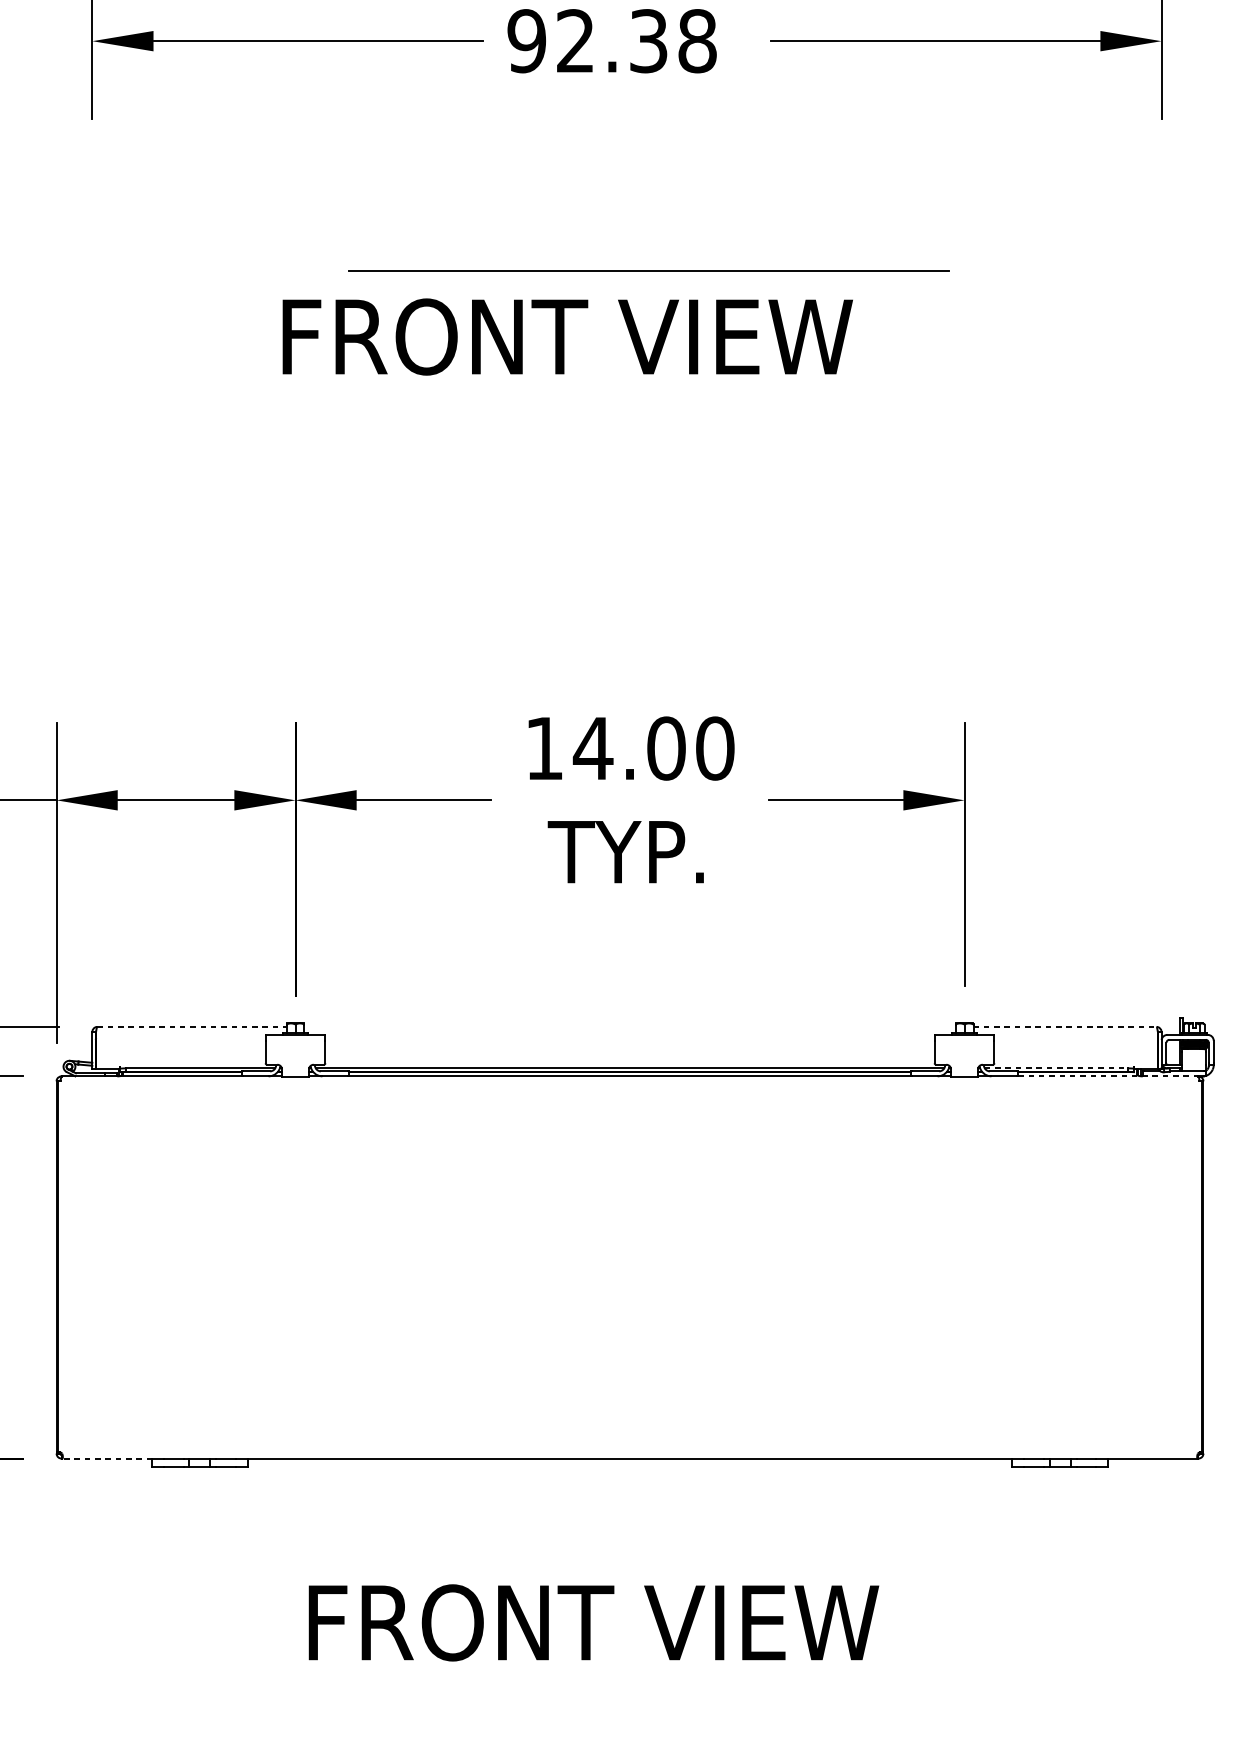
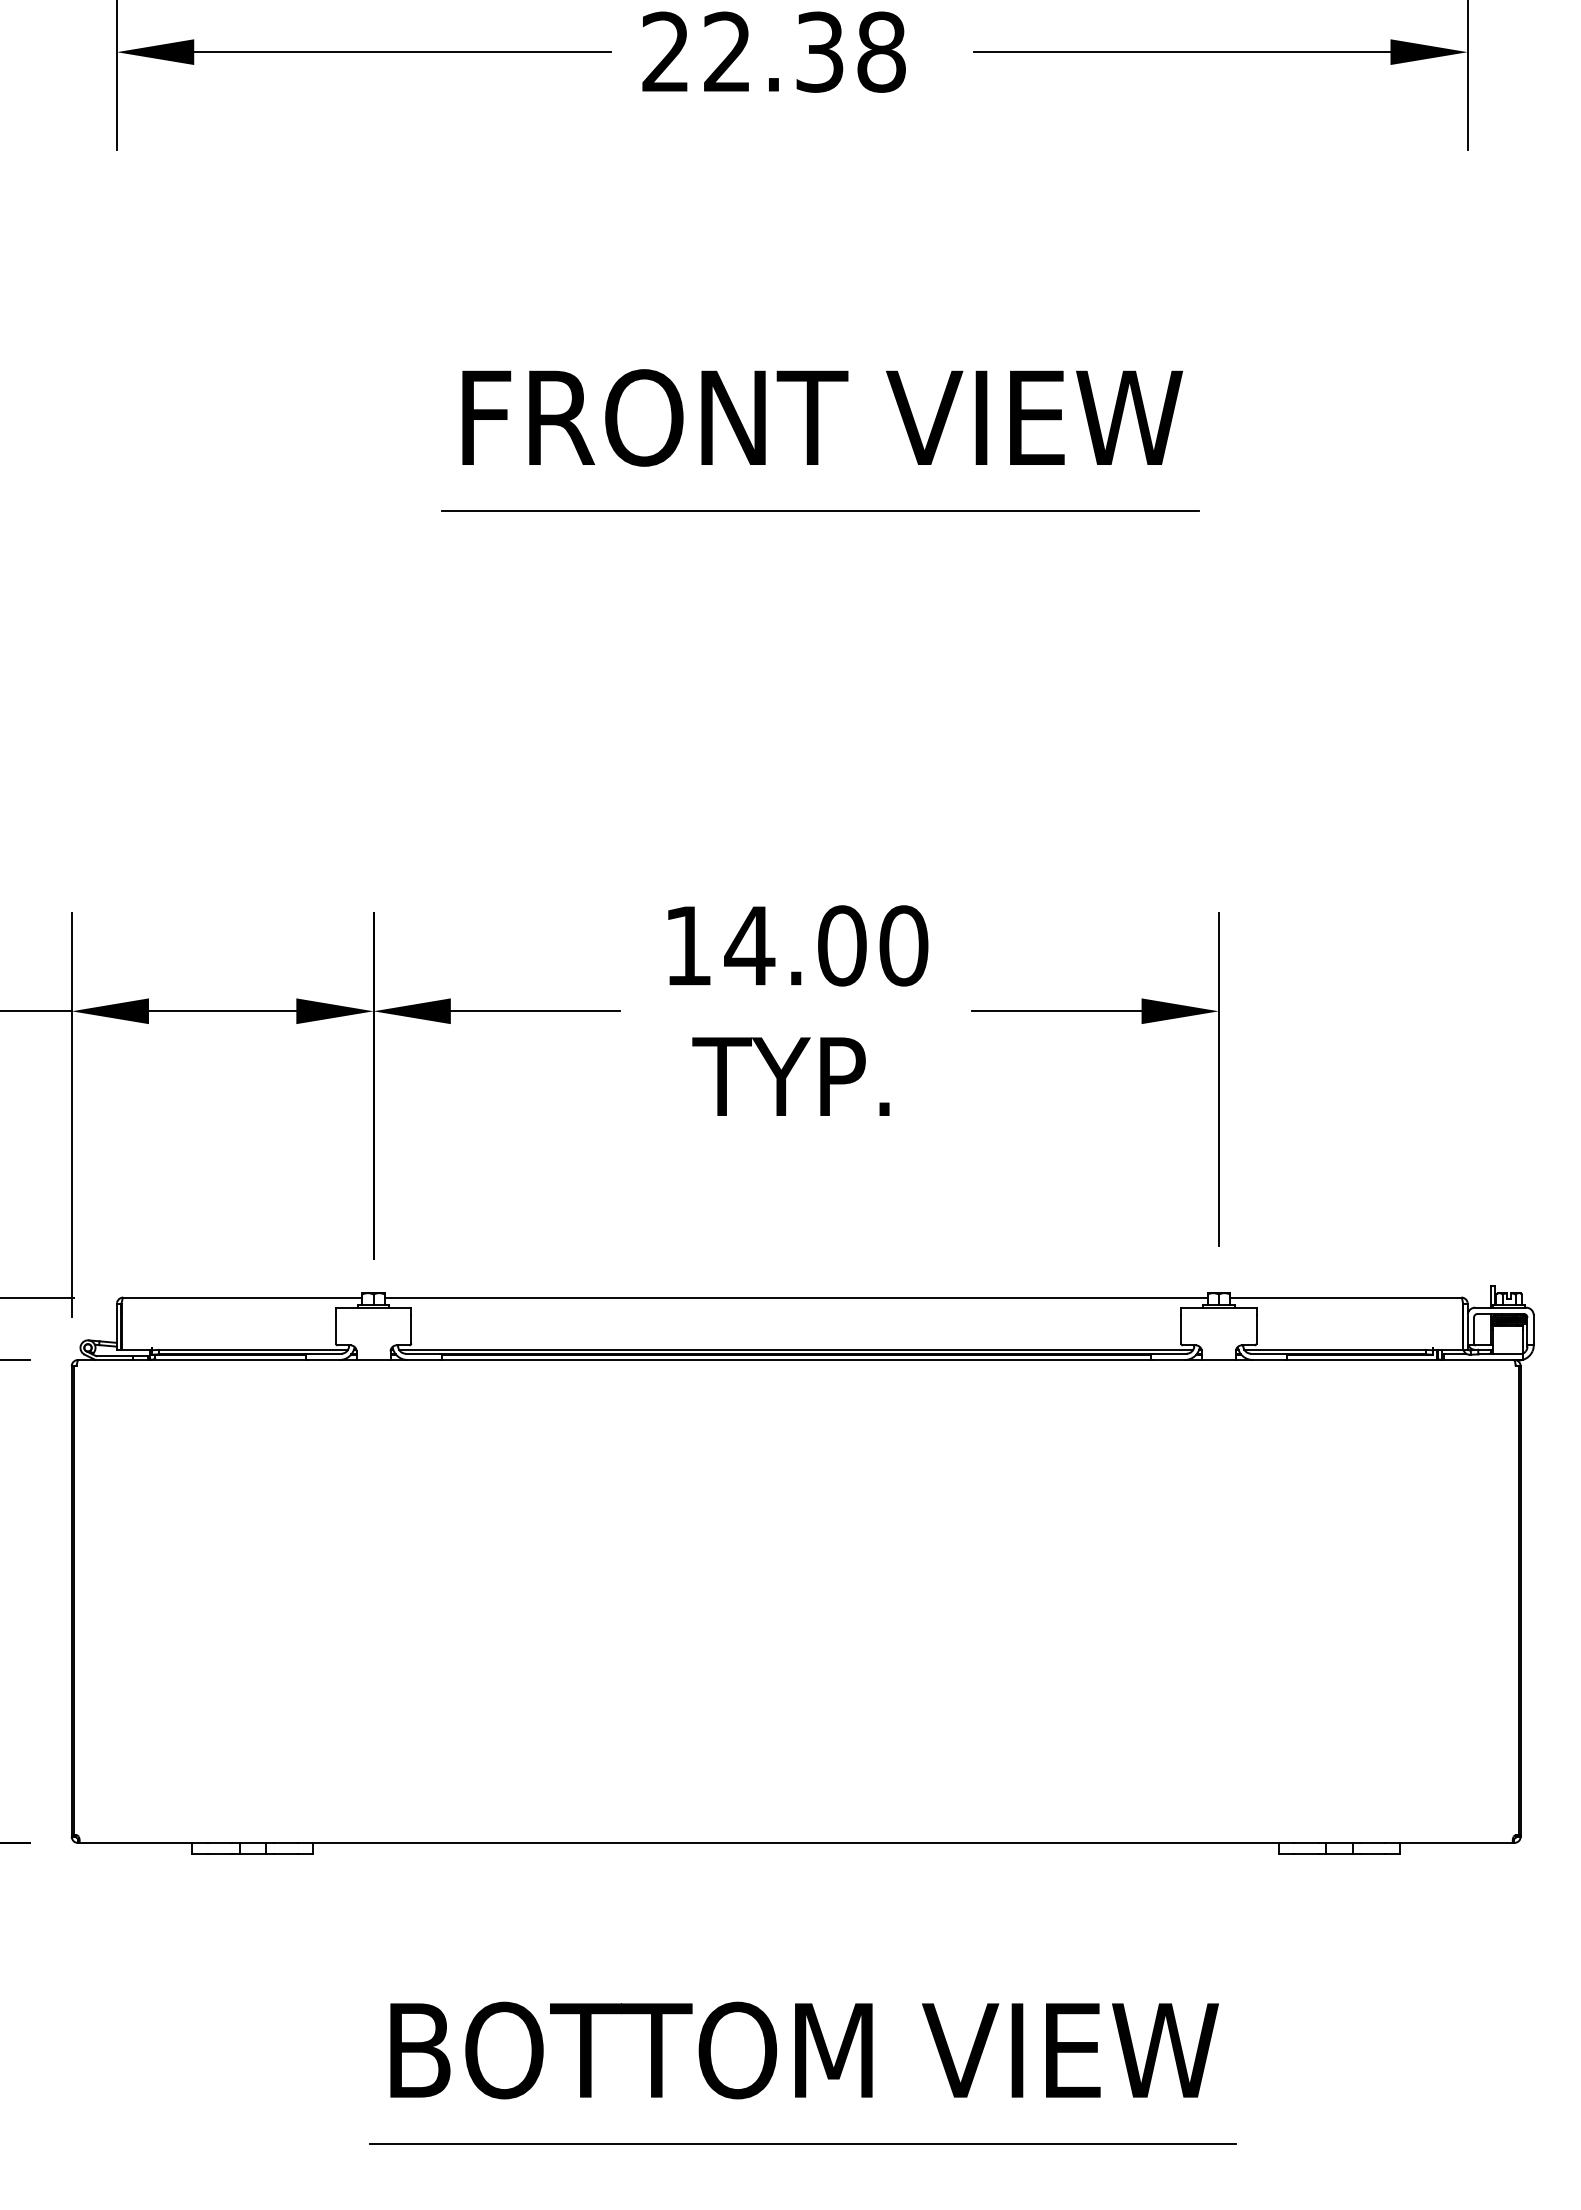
text: (526, 40) -> (665, 51), 92.38 -> 22.38
line: (649, 270) -> (820, 510), moved
text: (567, 336) -> (822, 417), moved
line: (191, 1026) -> (242, 1297), dashed -> solid
line: (629, 1026) -> (795, 1297), added
line: (1064, 1026) -> (1345, 1297), dashed -> solid
line: (1056, 1068) -> (1334, 1349), dashed -> solid
line: (1108, 1075) -> (1400, 1359), dashed -> solid
line: (107, 1458) -> (135, 1842), dashed -> solid
text: (641, 1622) -> (810, 2050), FRONT VIEW -> BOTTOM VIEW
line: (634, 1696) -> (802, 2143), added

